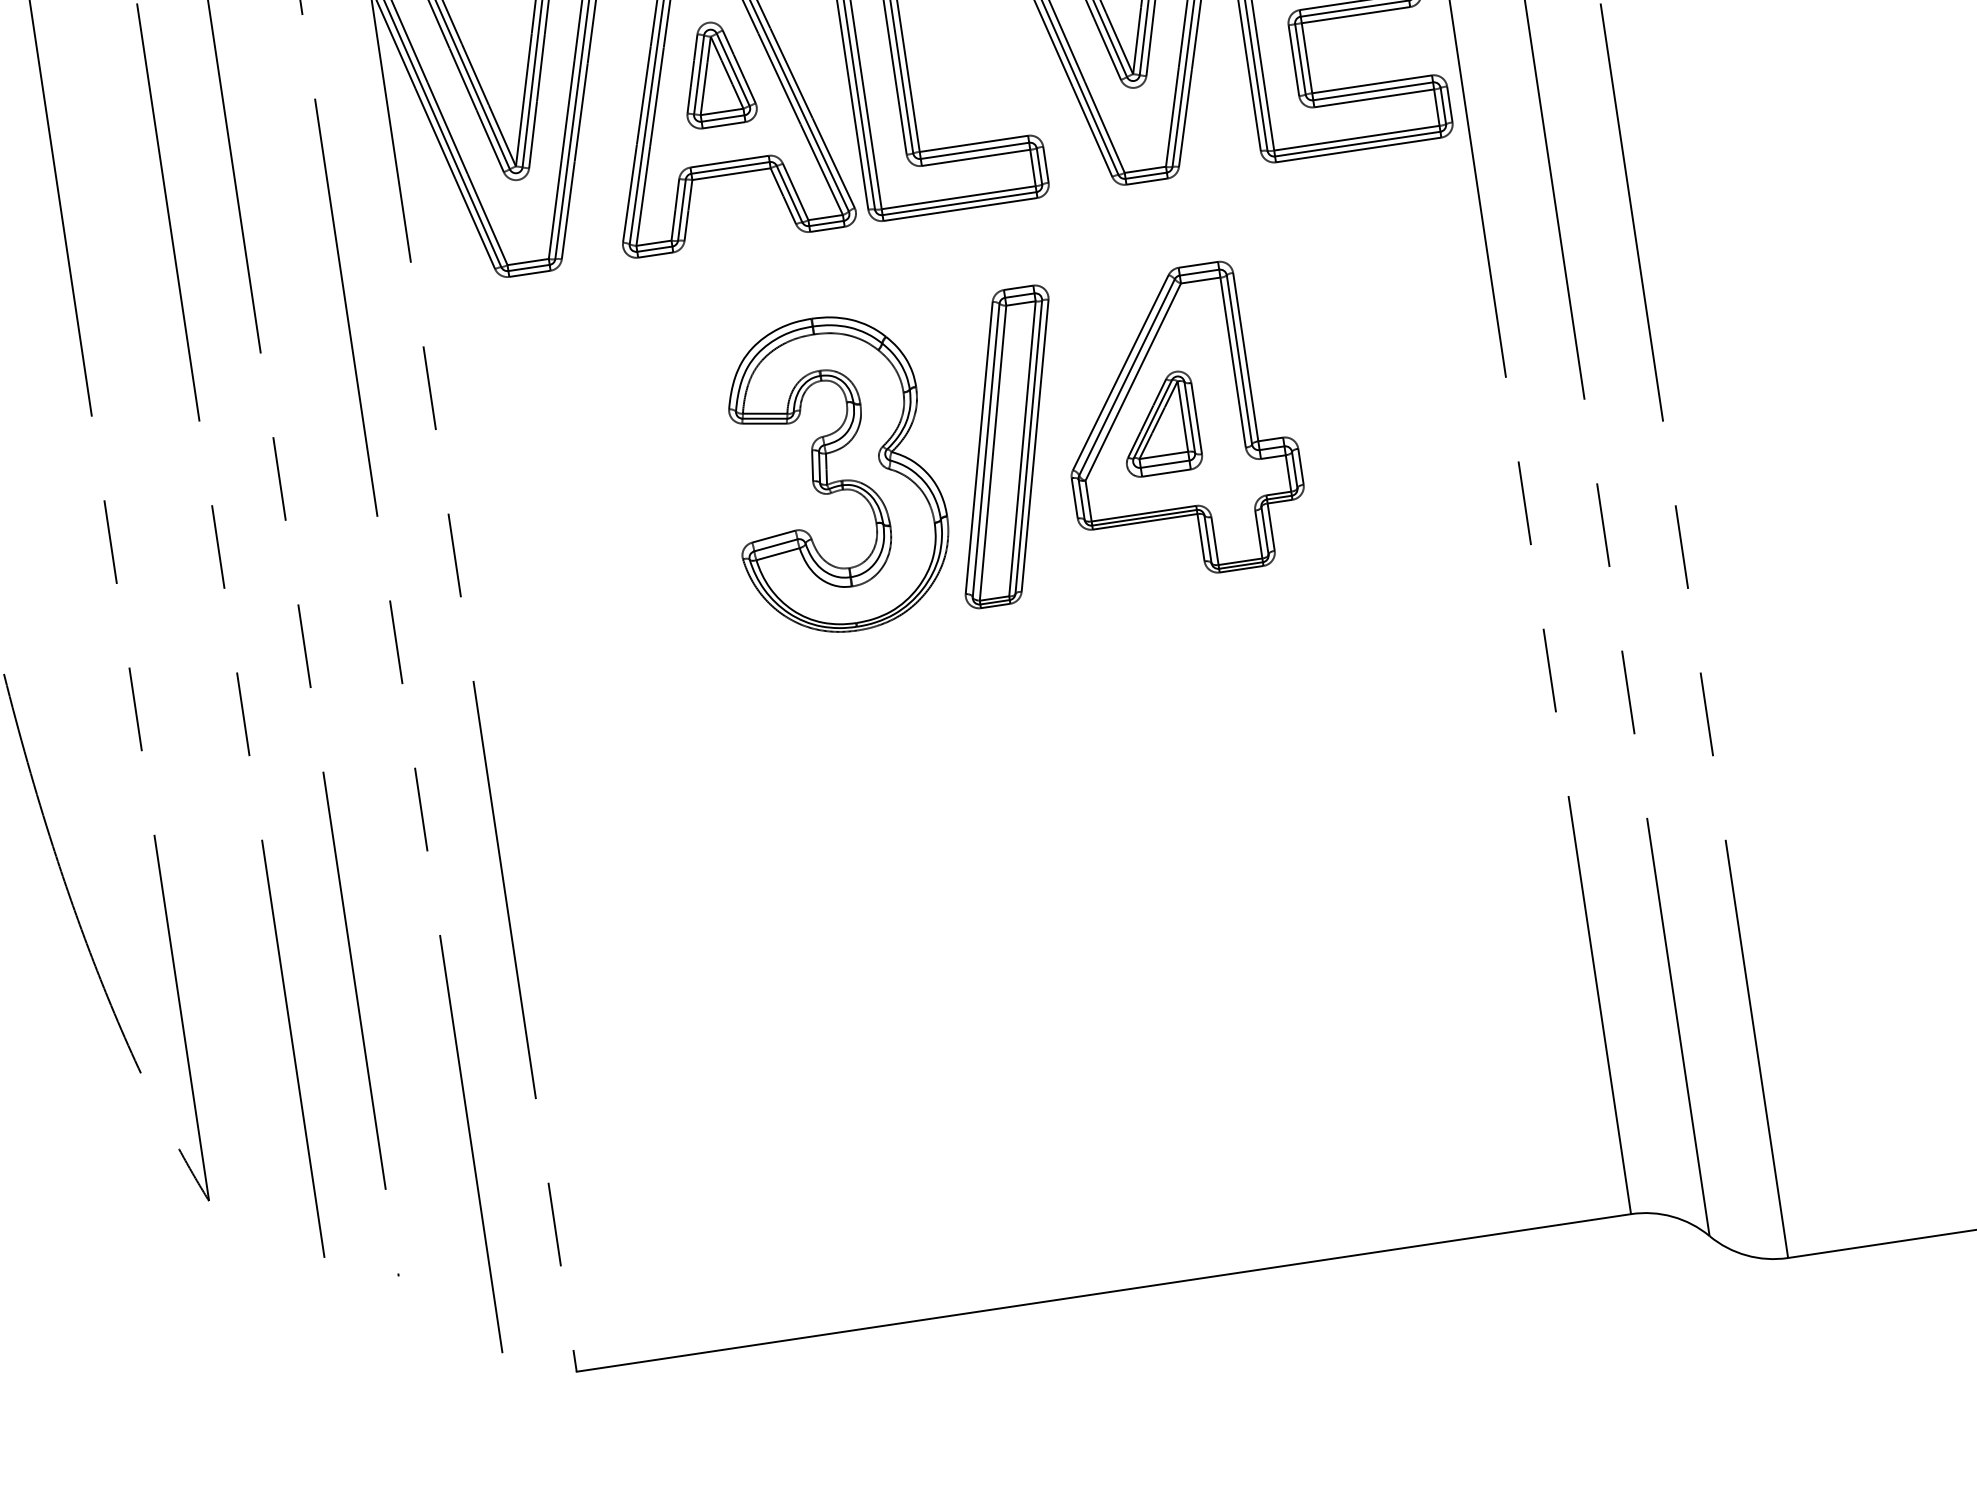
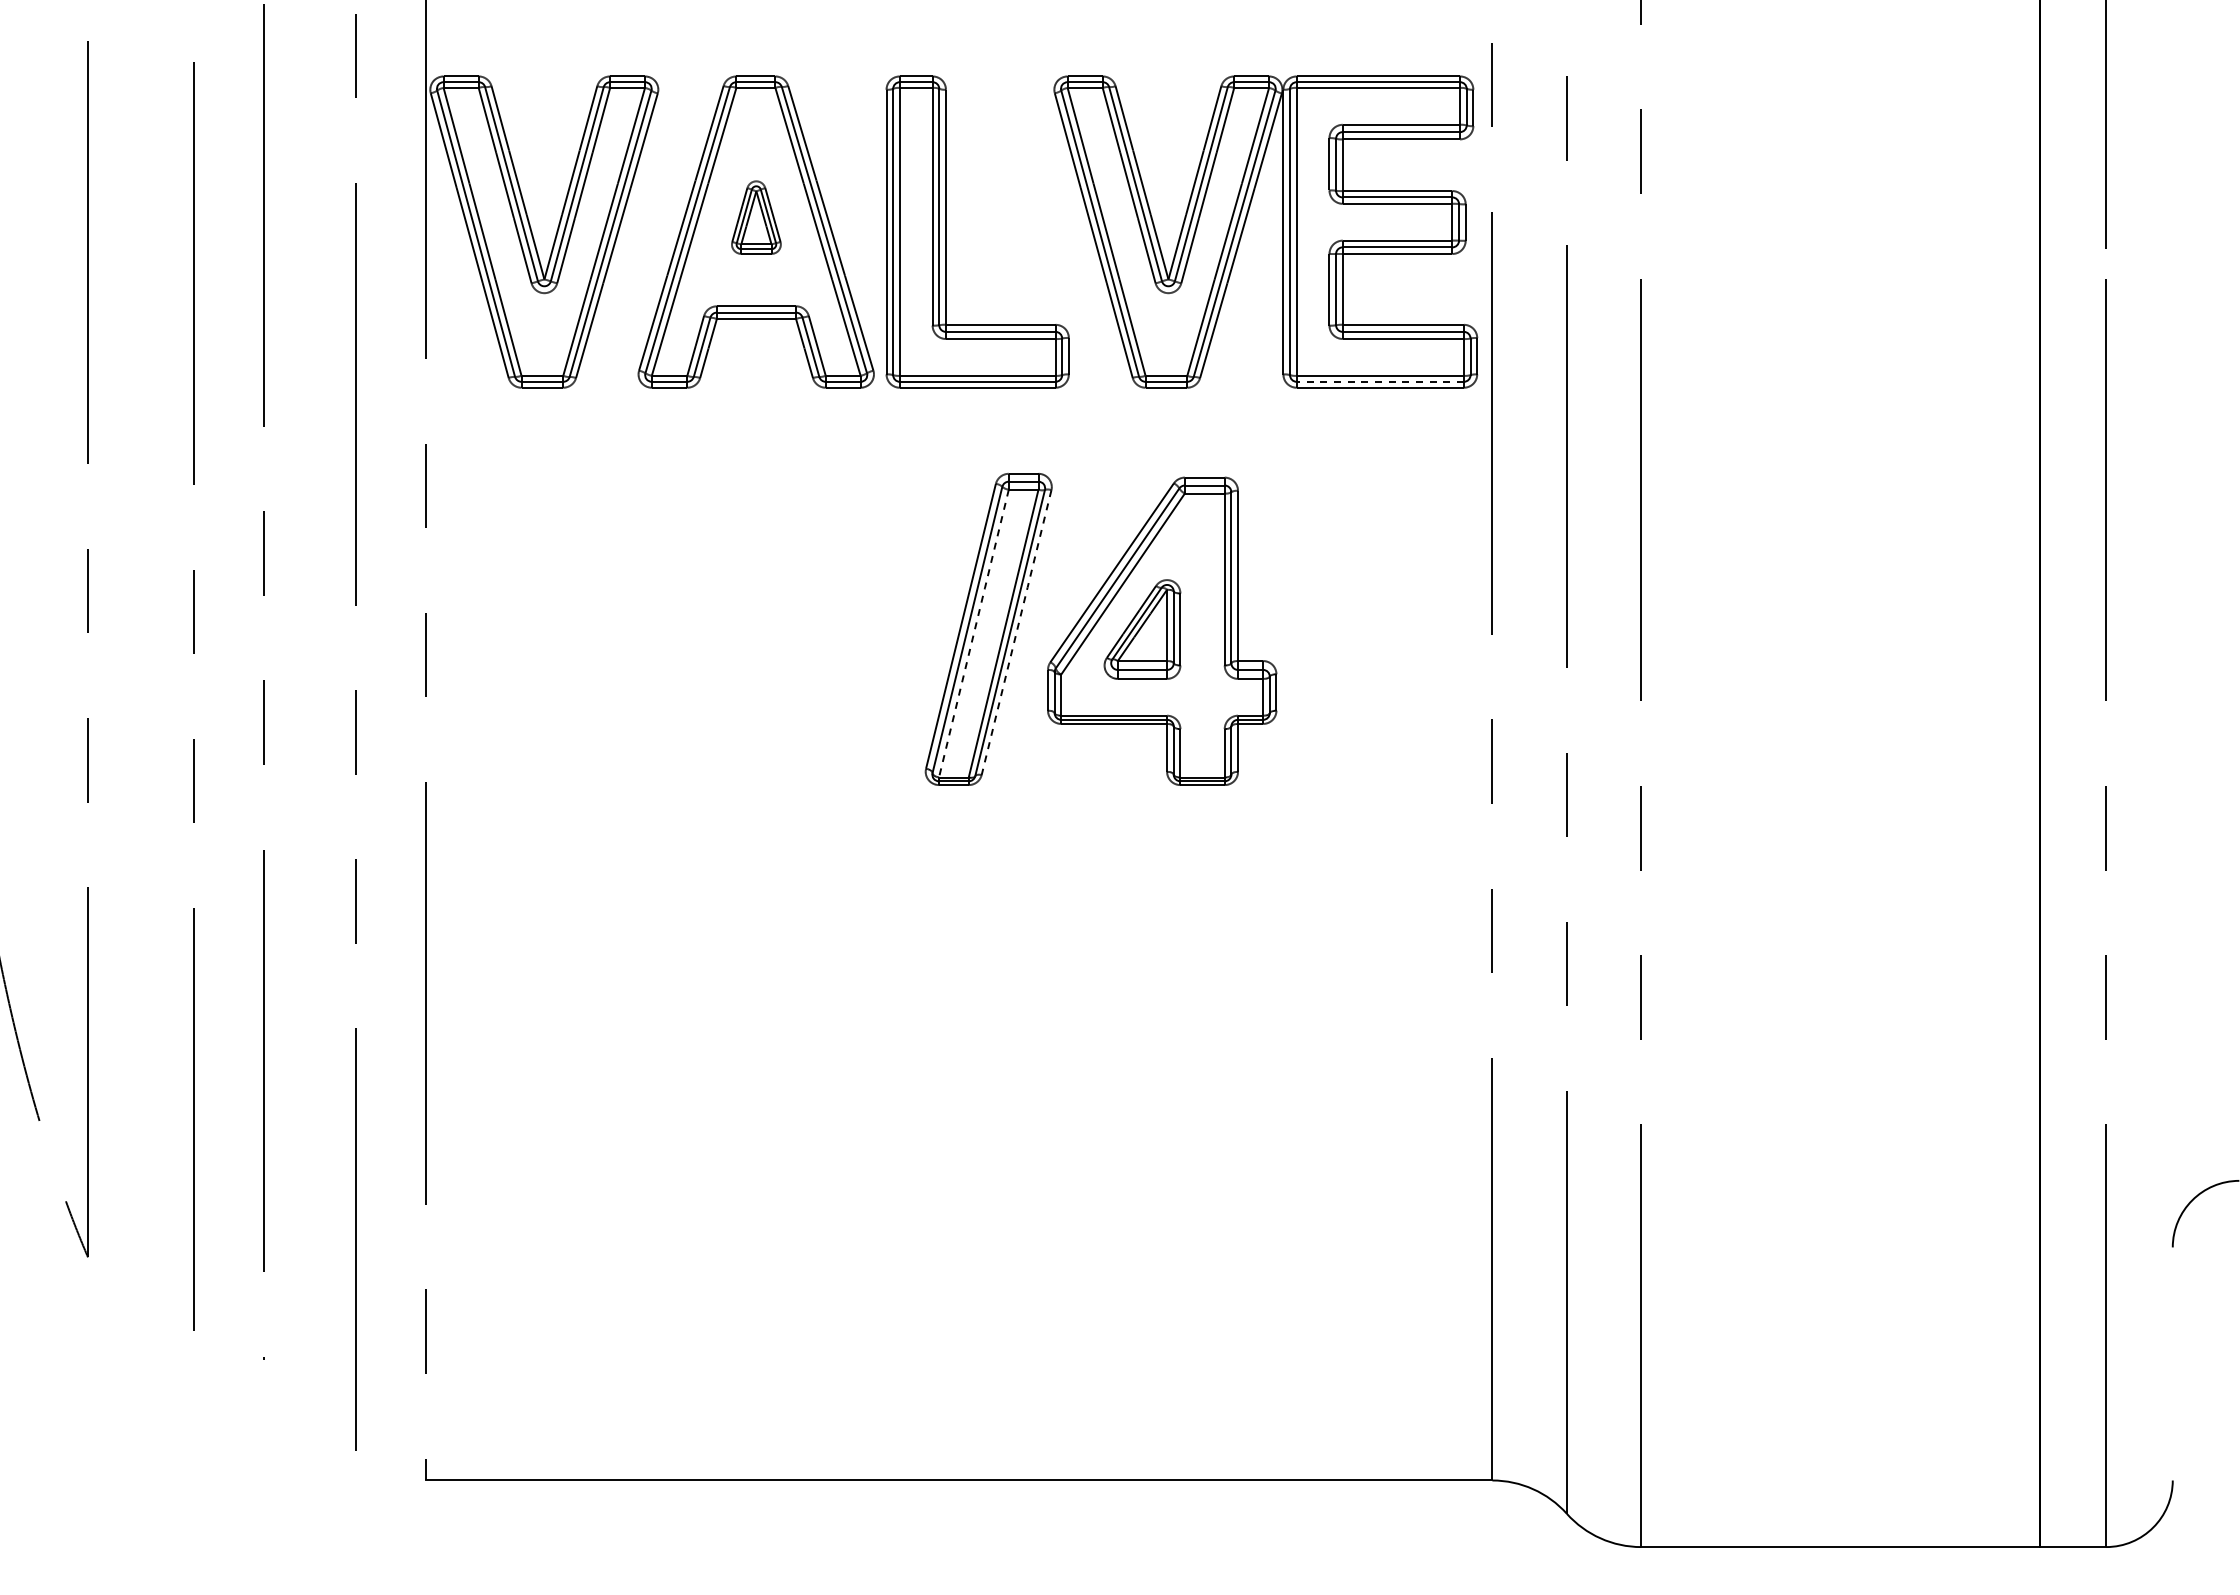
part: (716, 73) -> (756, 217), size x0.7
line: (1357, 143) -> (1380, 381), solid -> dashed
line: (1035, 445) -> (1016, 632), solid -> dashed
line: (992, 453) -> (973, 633), solid -> dashed
part: (834, 473) -> (814, 630), removed

